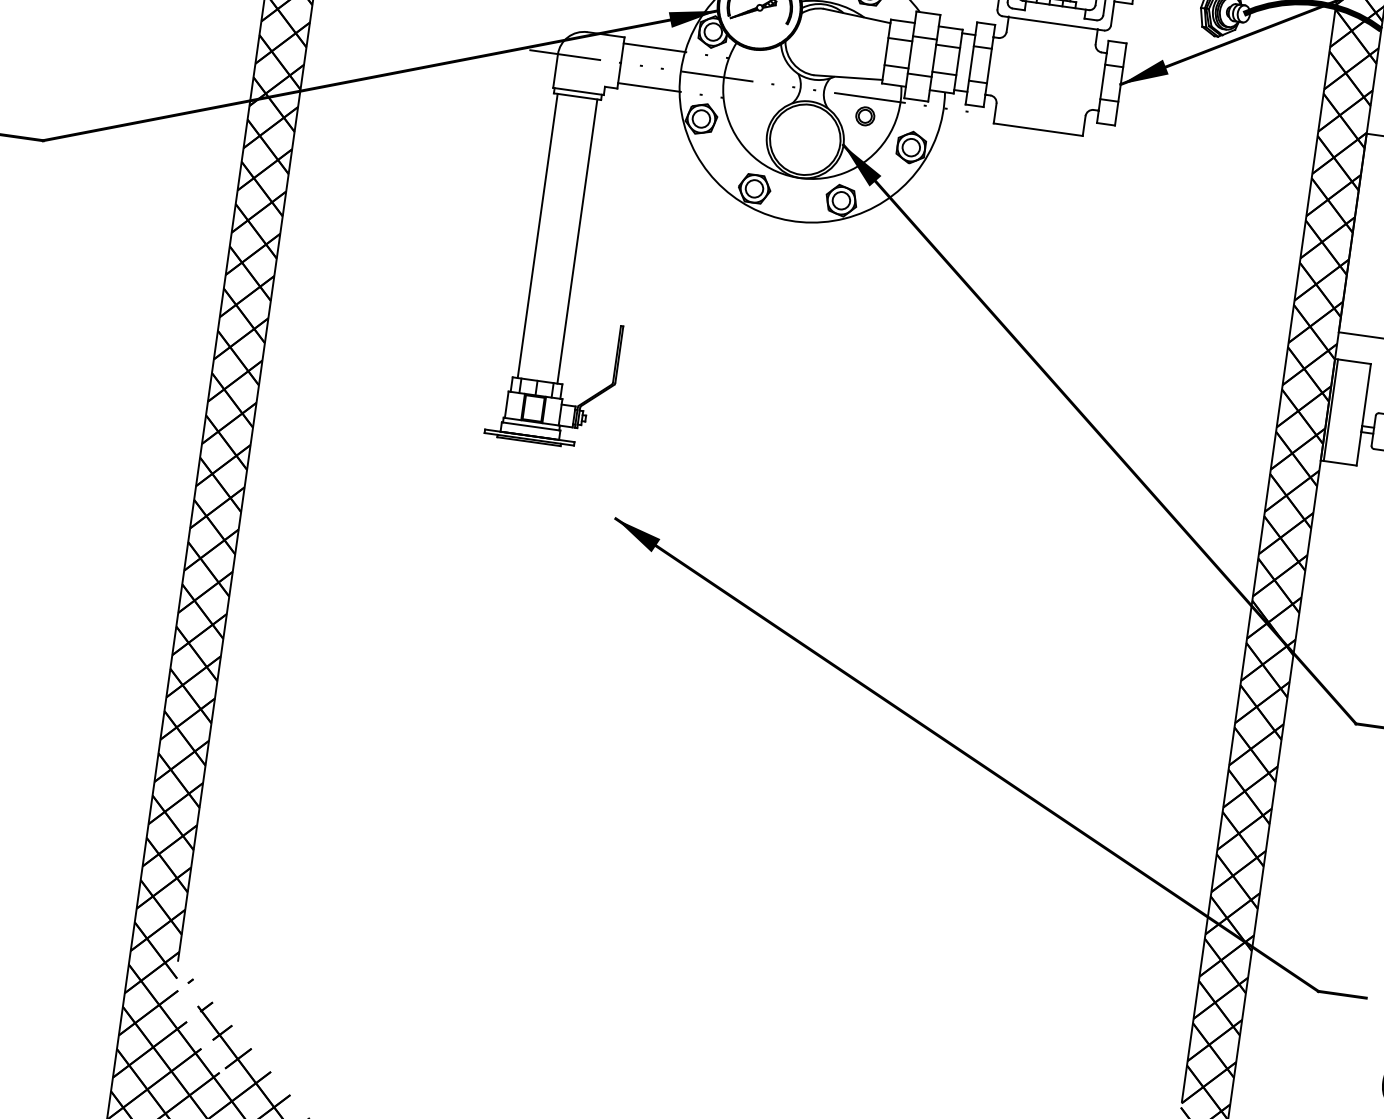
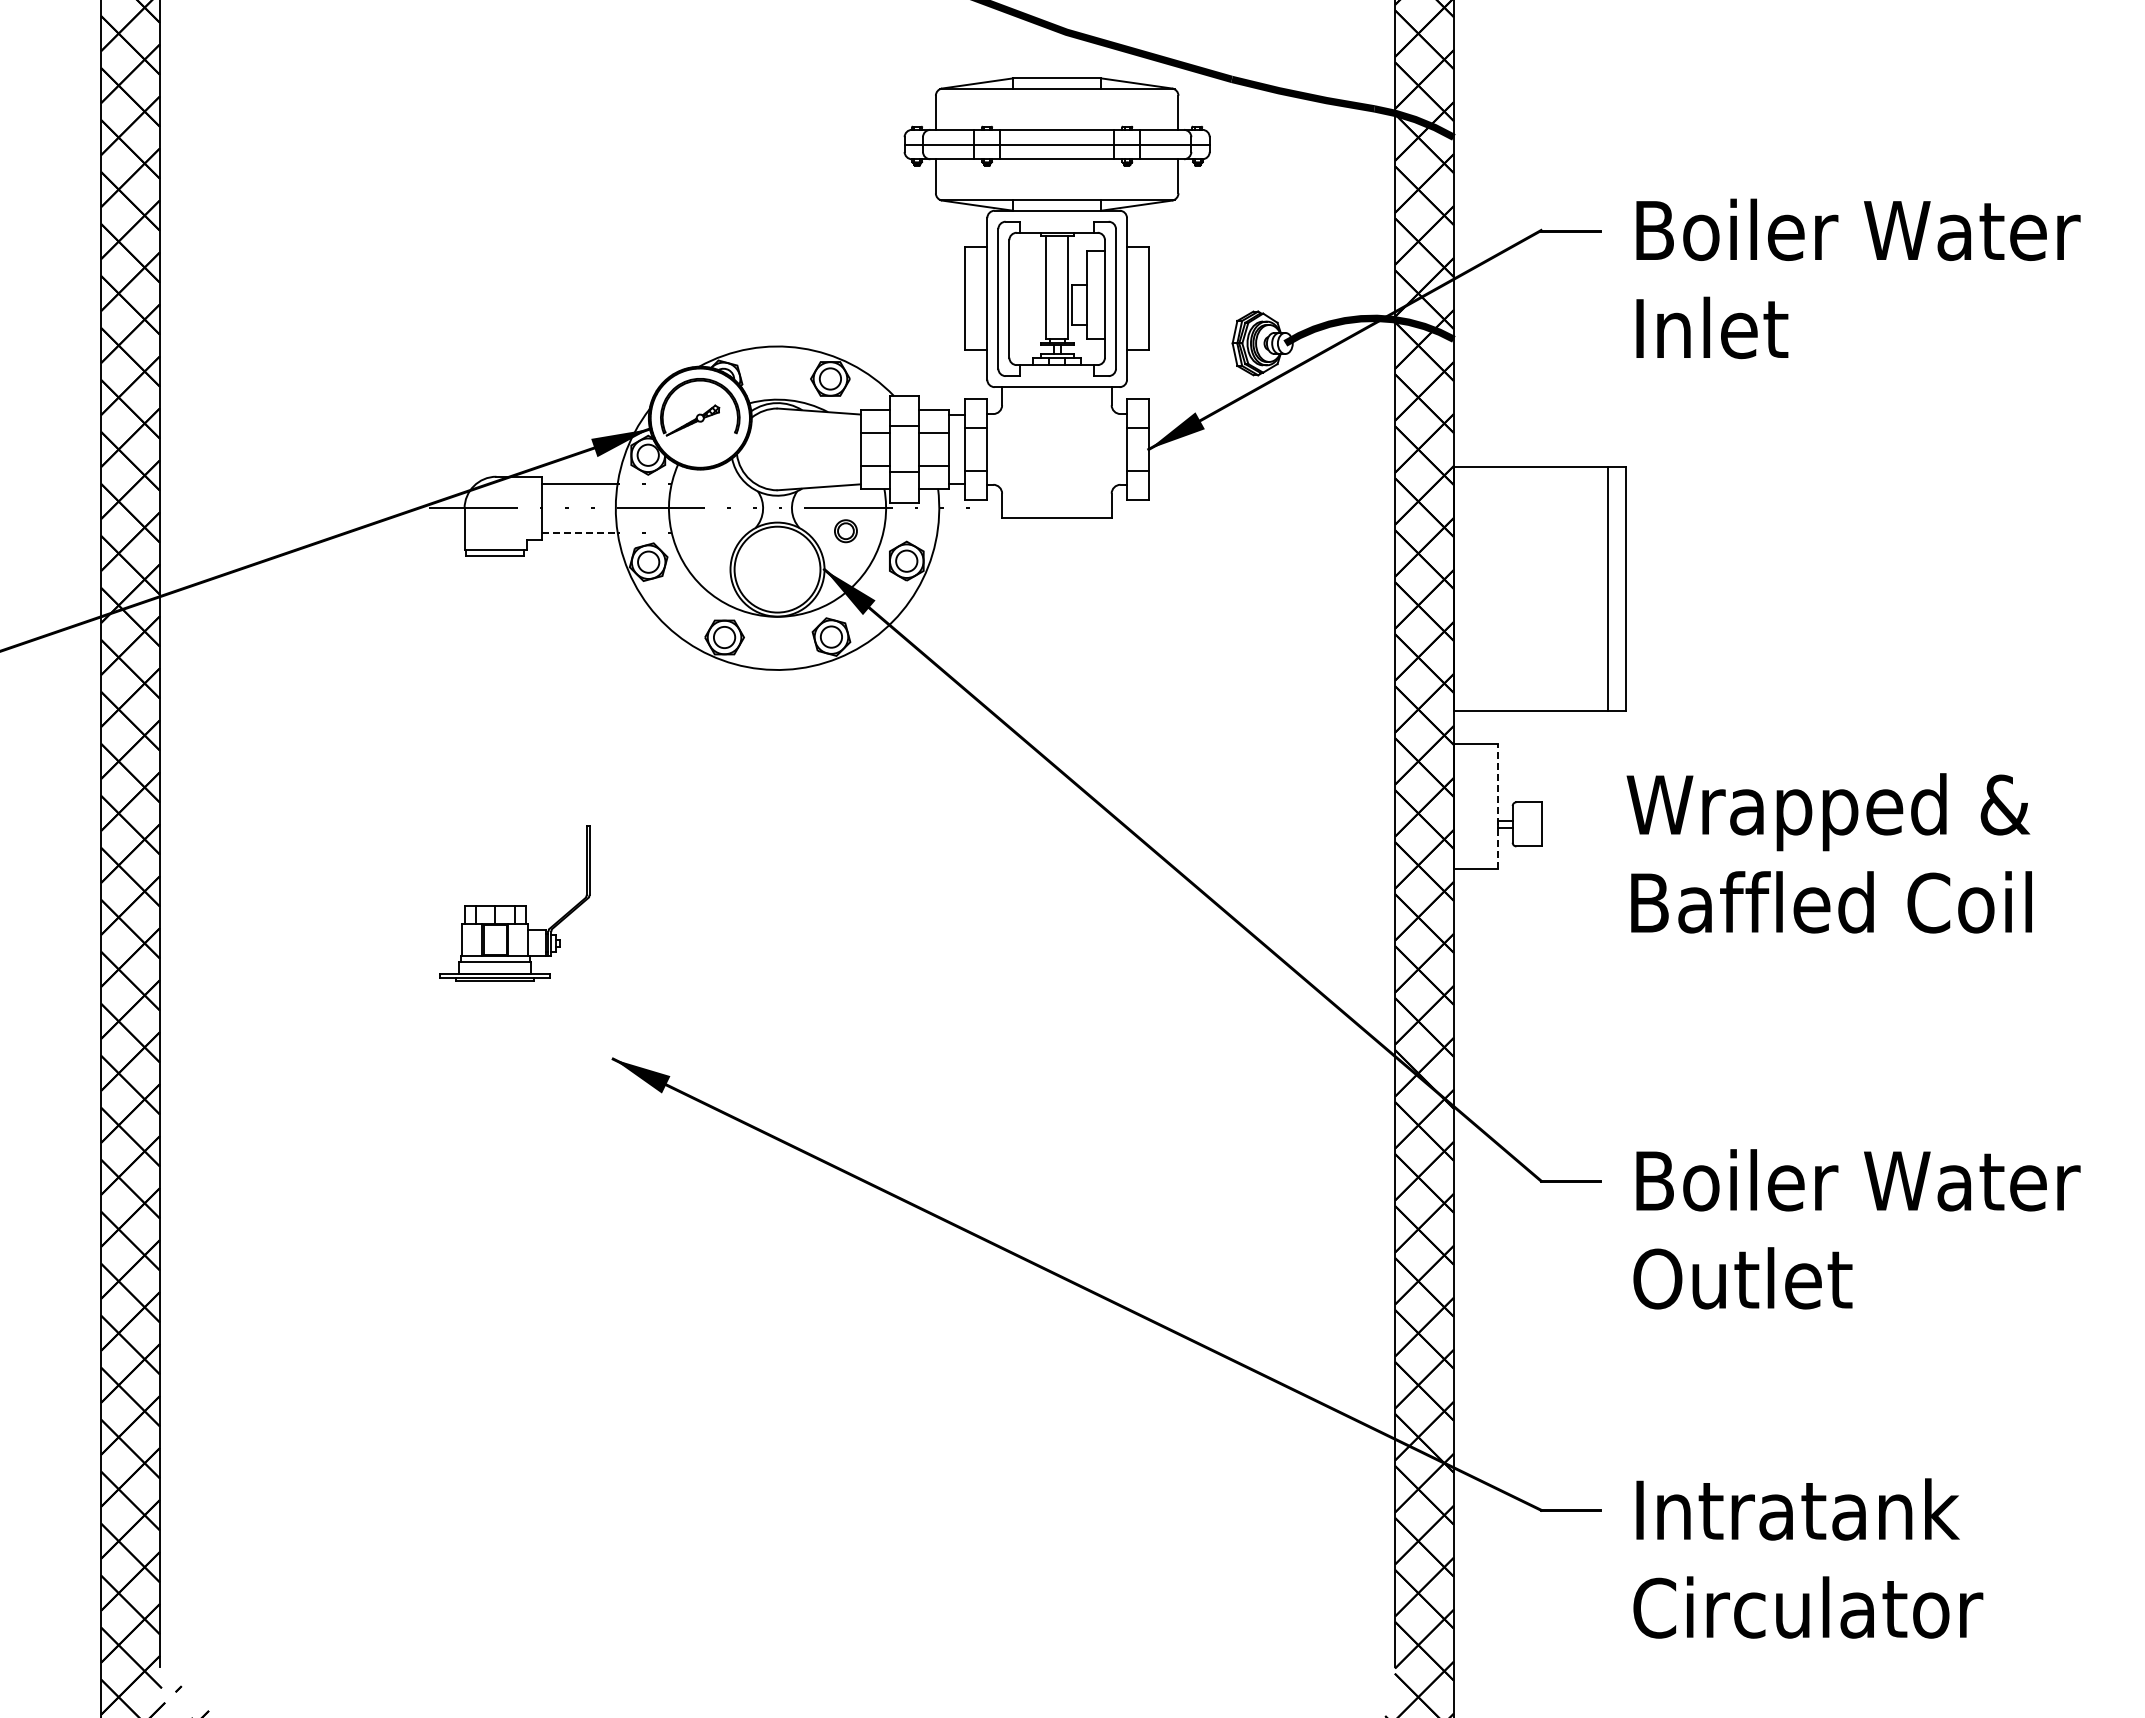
line: (648, 87) -> (579, 533), solid -> dashed
line: (537, 235) -> (470, 730), removed
line: (577, 241) -> (519, 730), removed
line: (1330, 409) -> (1457, 806), removed
line: (1364, 414) -> (1498, 806), solid -> dashed

